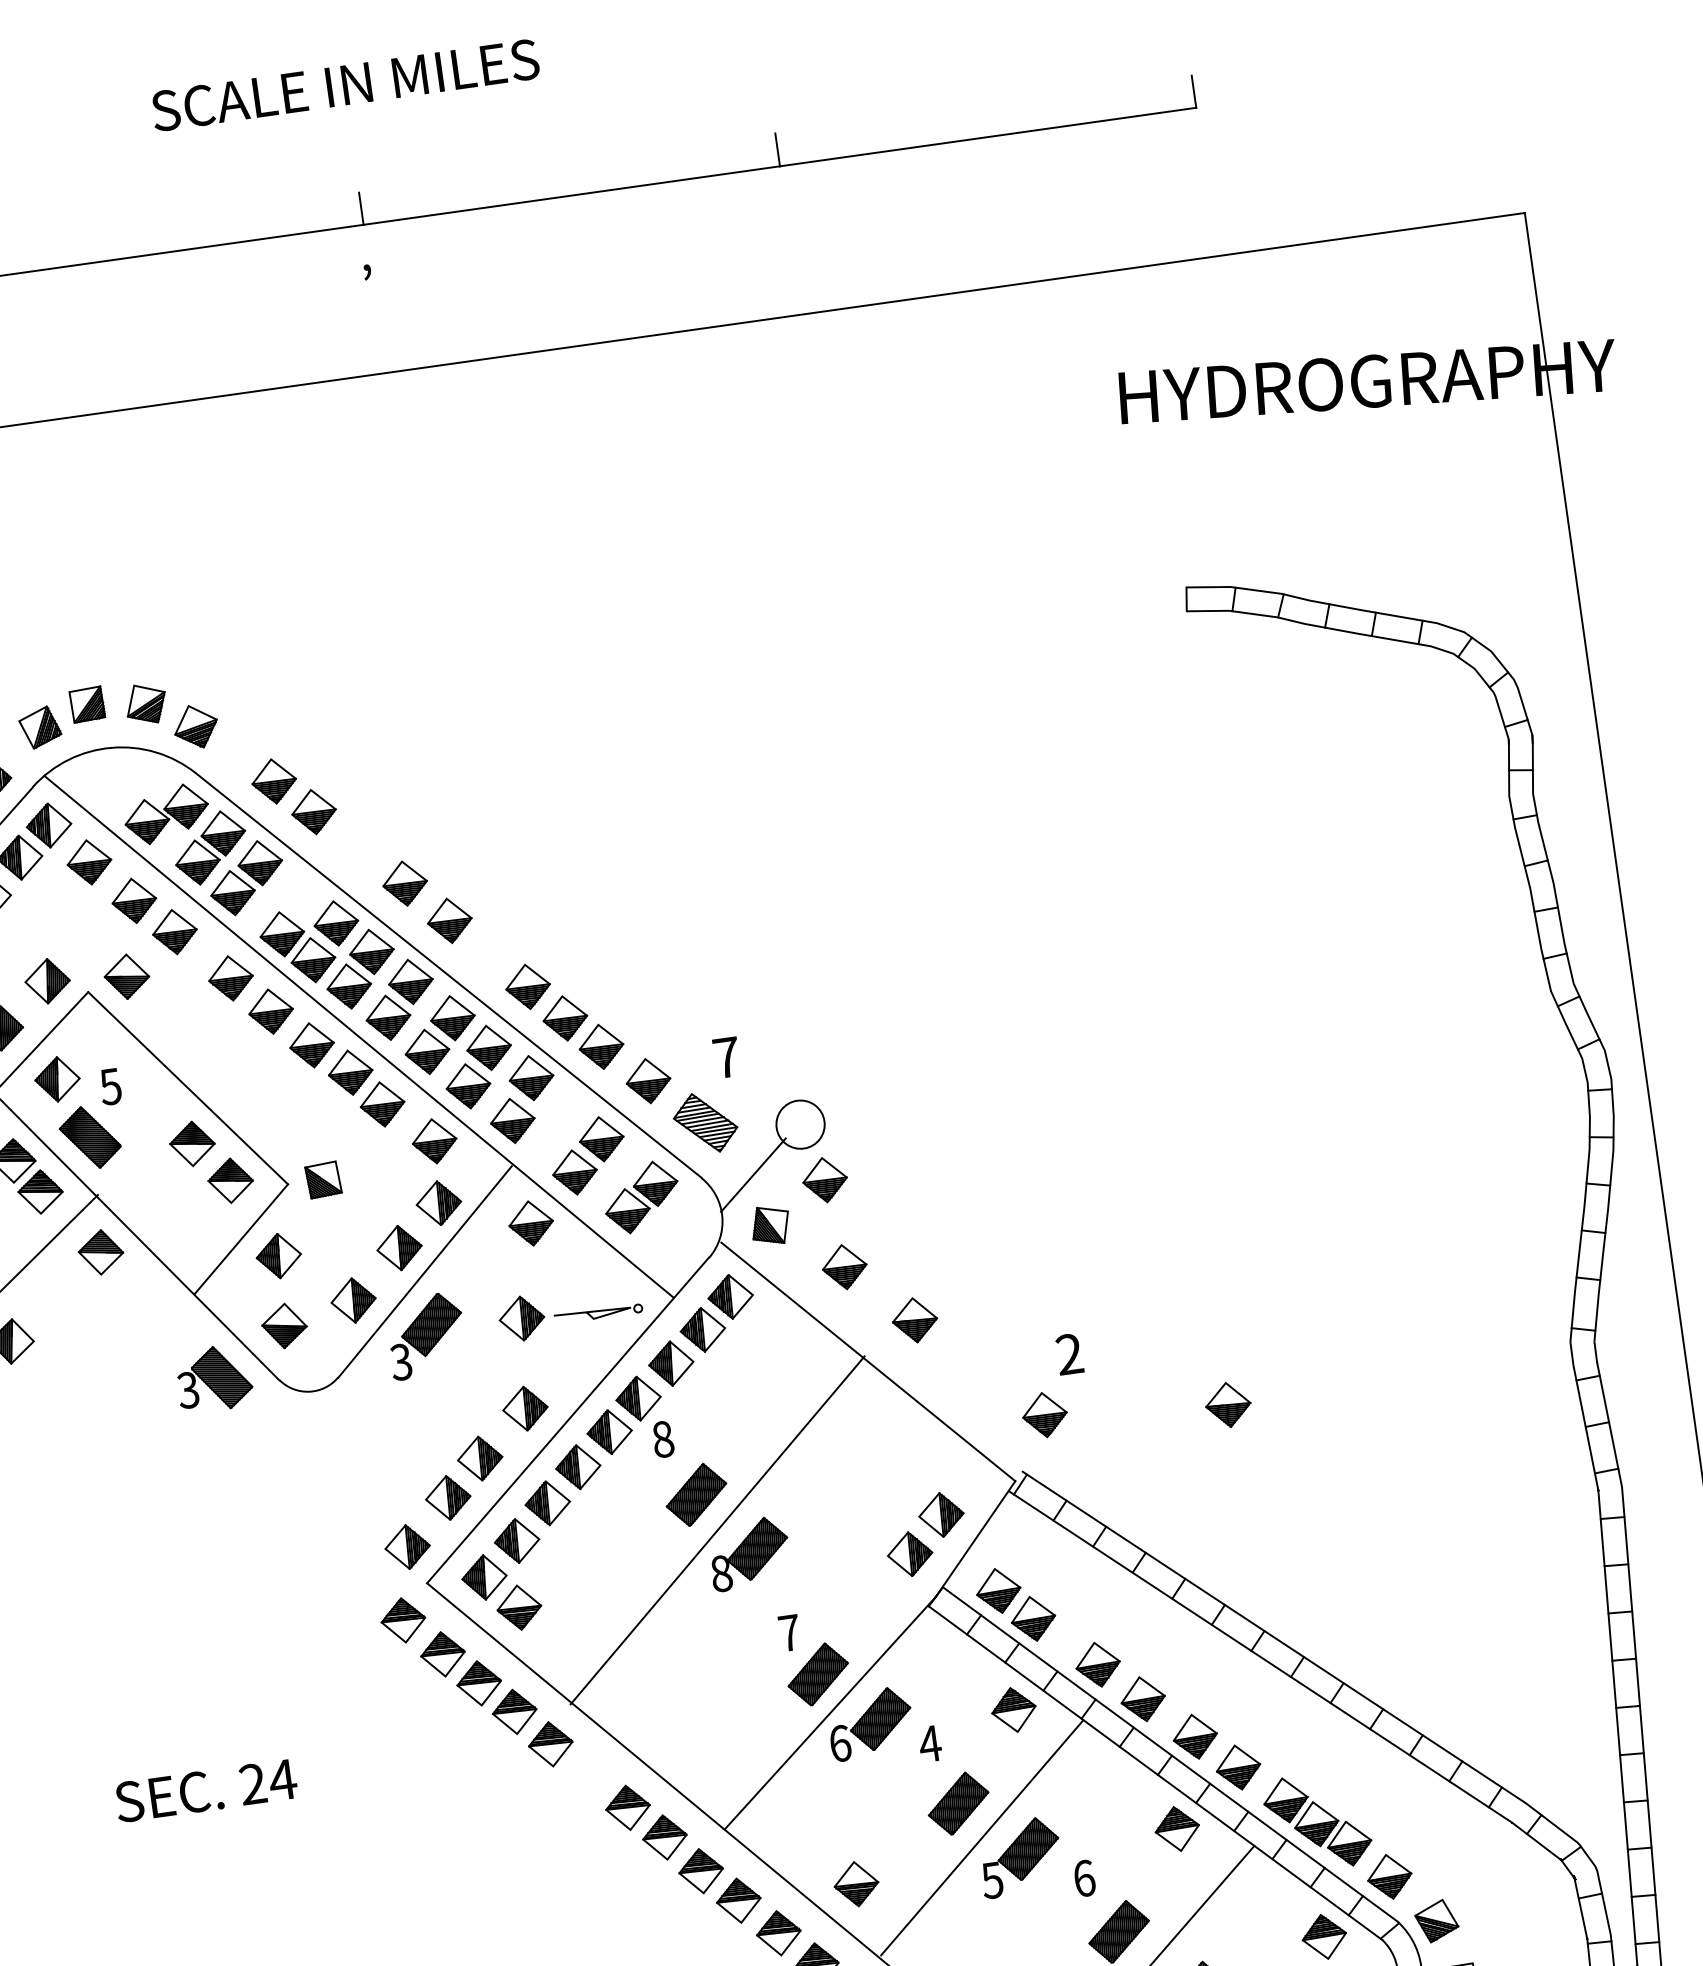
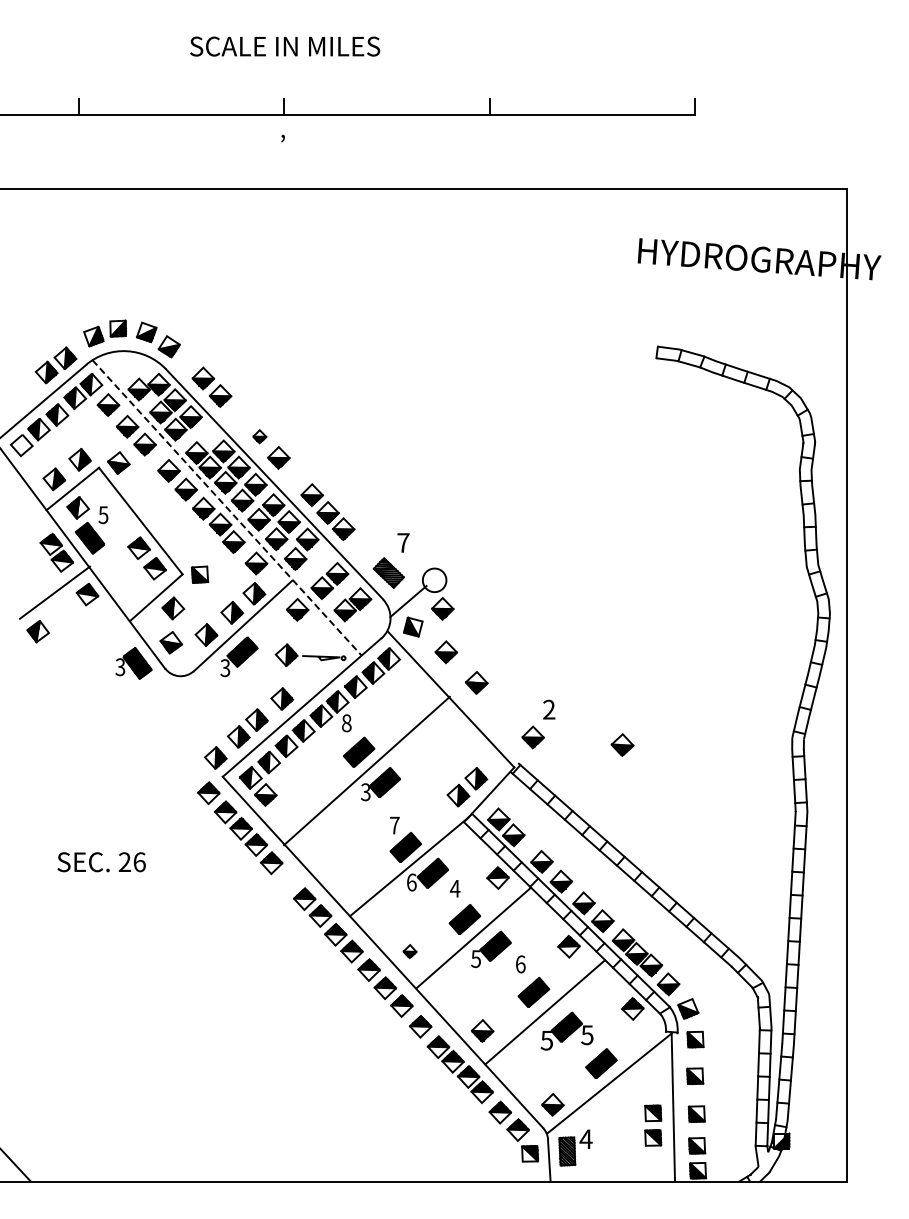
part: (404, 882) -> (259, 436), size x0.6
line: (357, 1036) -> (226, 507), solid -> dashed
part: (647, 1080) -> (363, 548), removed
text: (720, 1574) -> (365, 792), 8 -> 3
text: (282, 1780) -> (139, 862), 24 -> 26
part: (855, 1884) -> (409, 951), size x0.6

